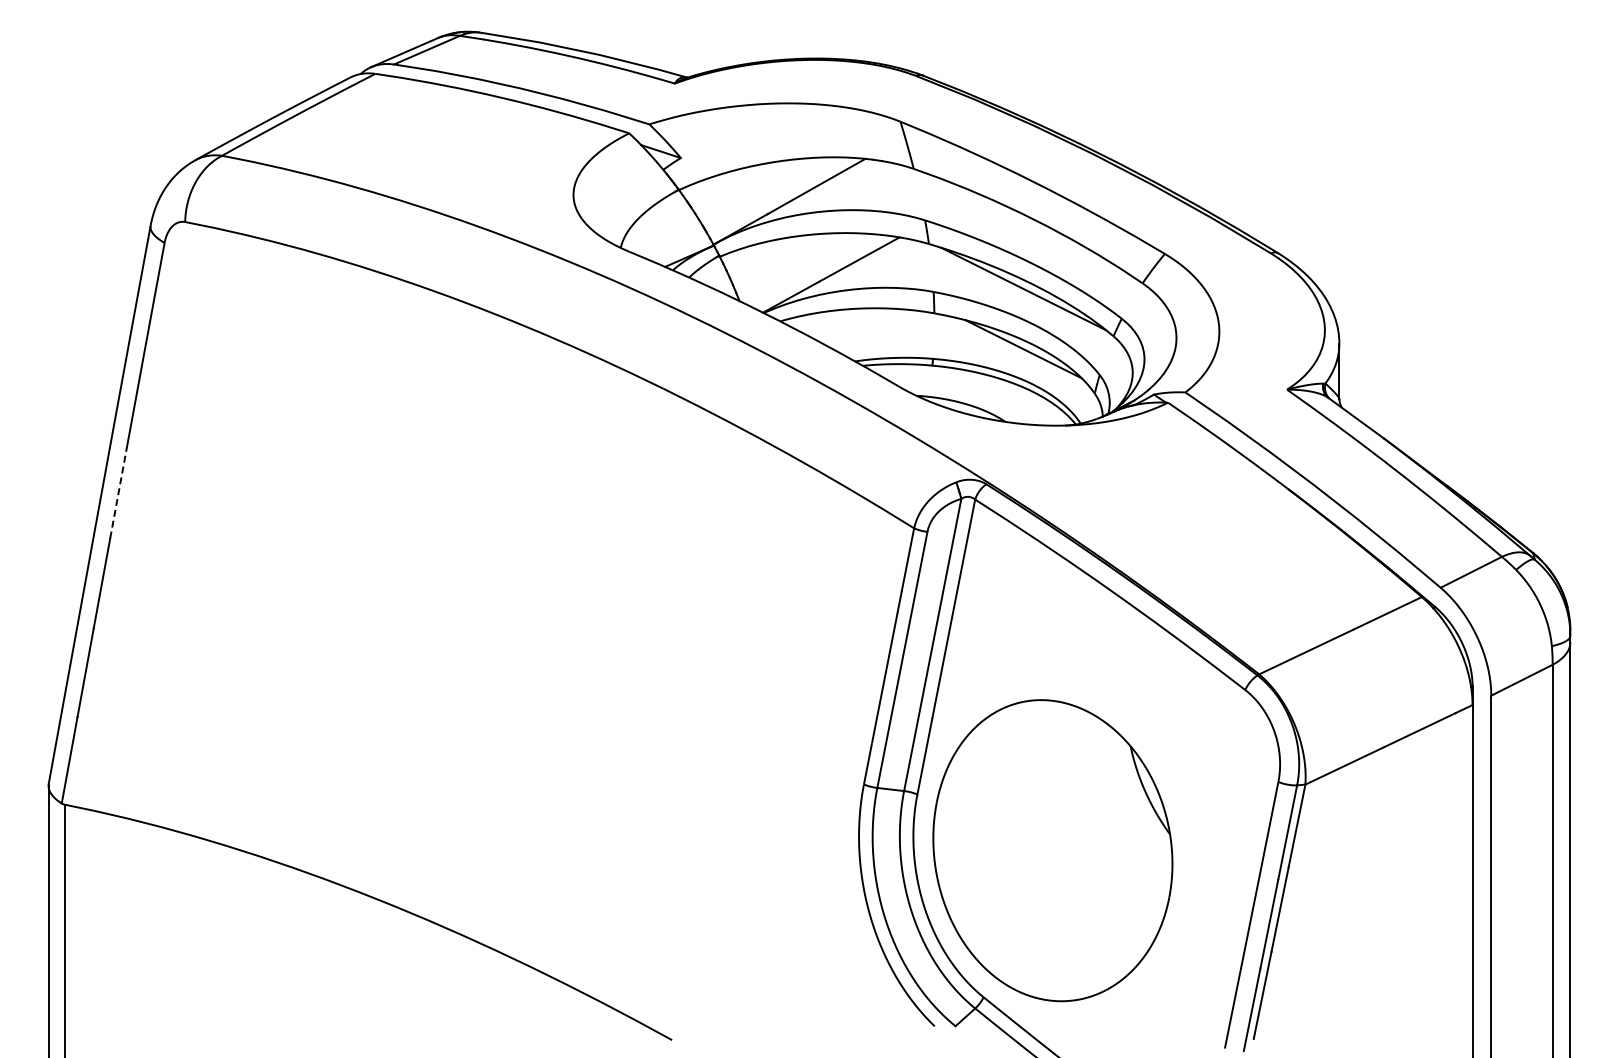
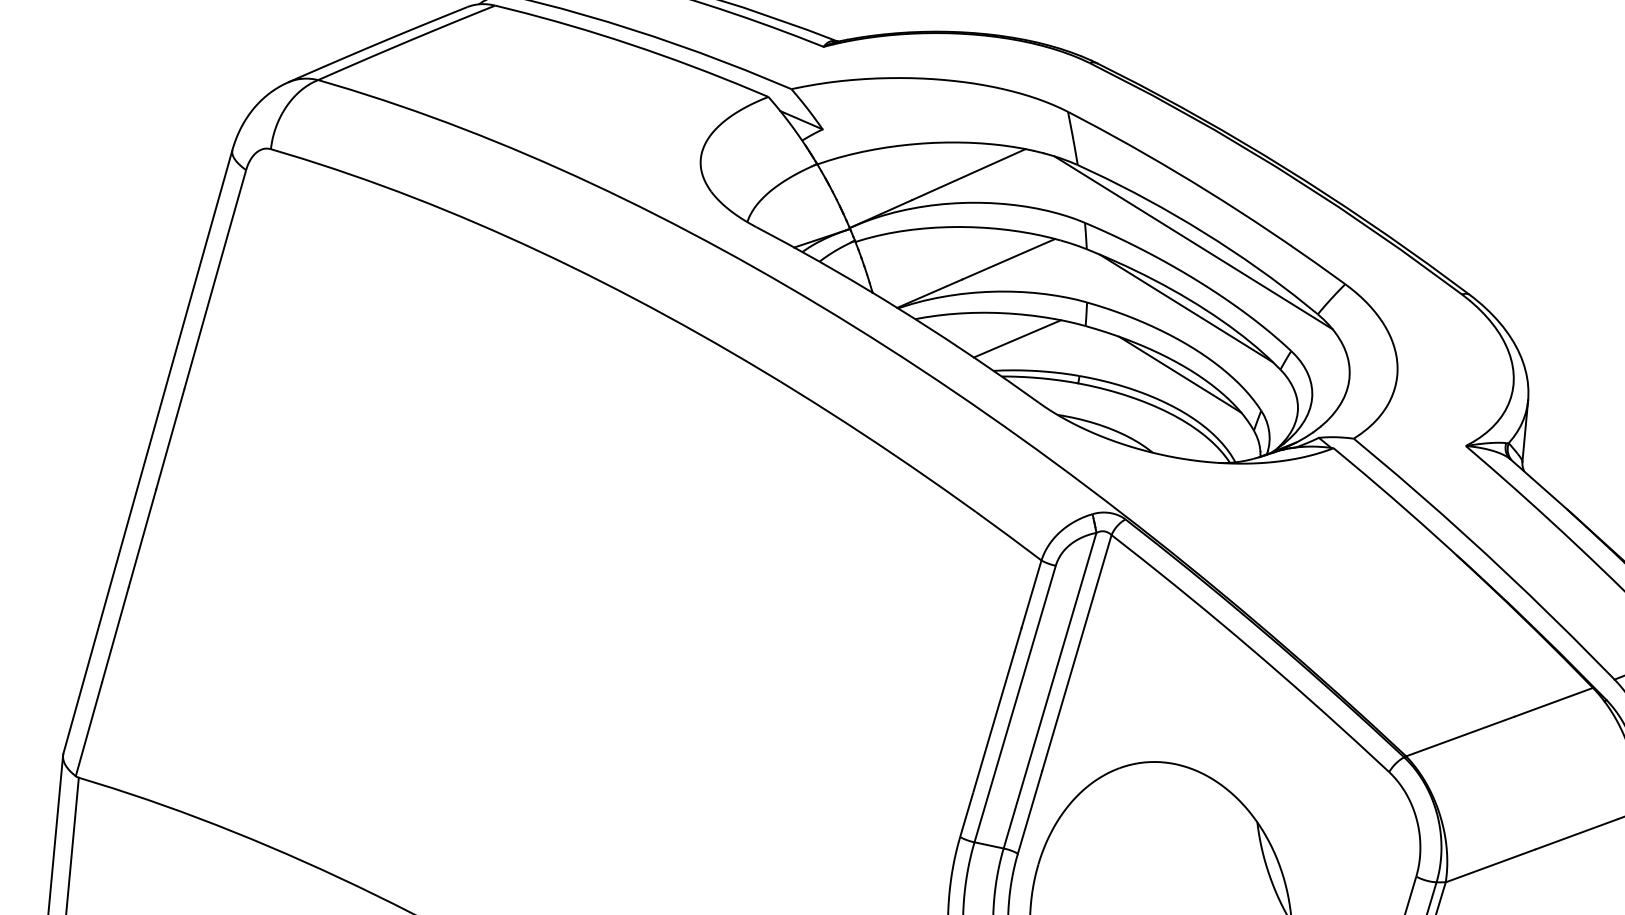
line: (1024, 229) -> (1193, 243), added
line: (873, 330) -> (1016, 338), added
line: (118, 492) -> (169, 439), dashed -> solid

